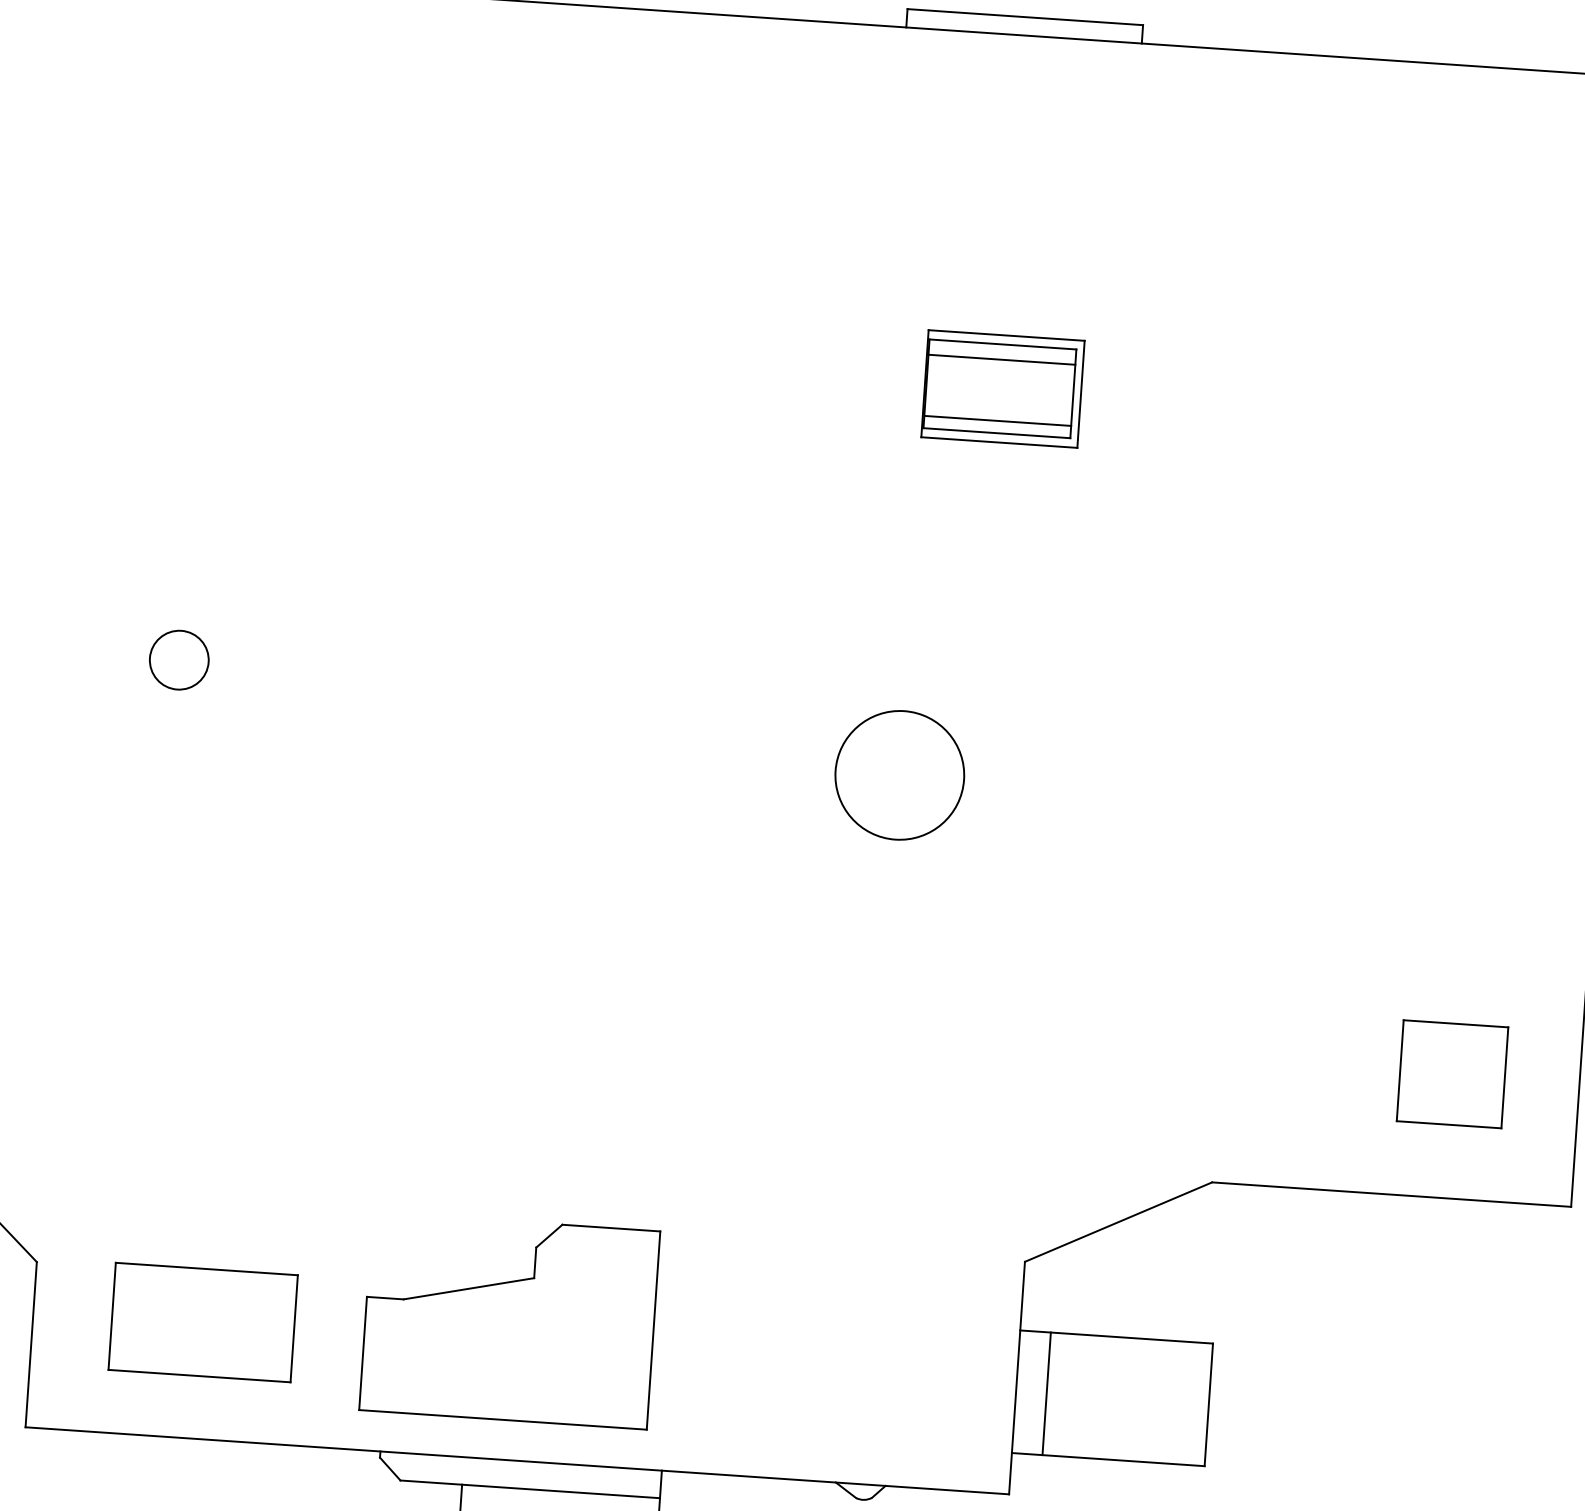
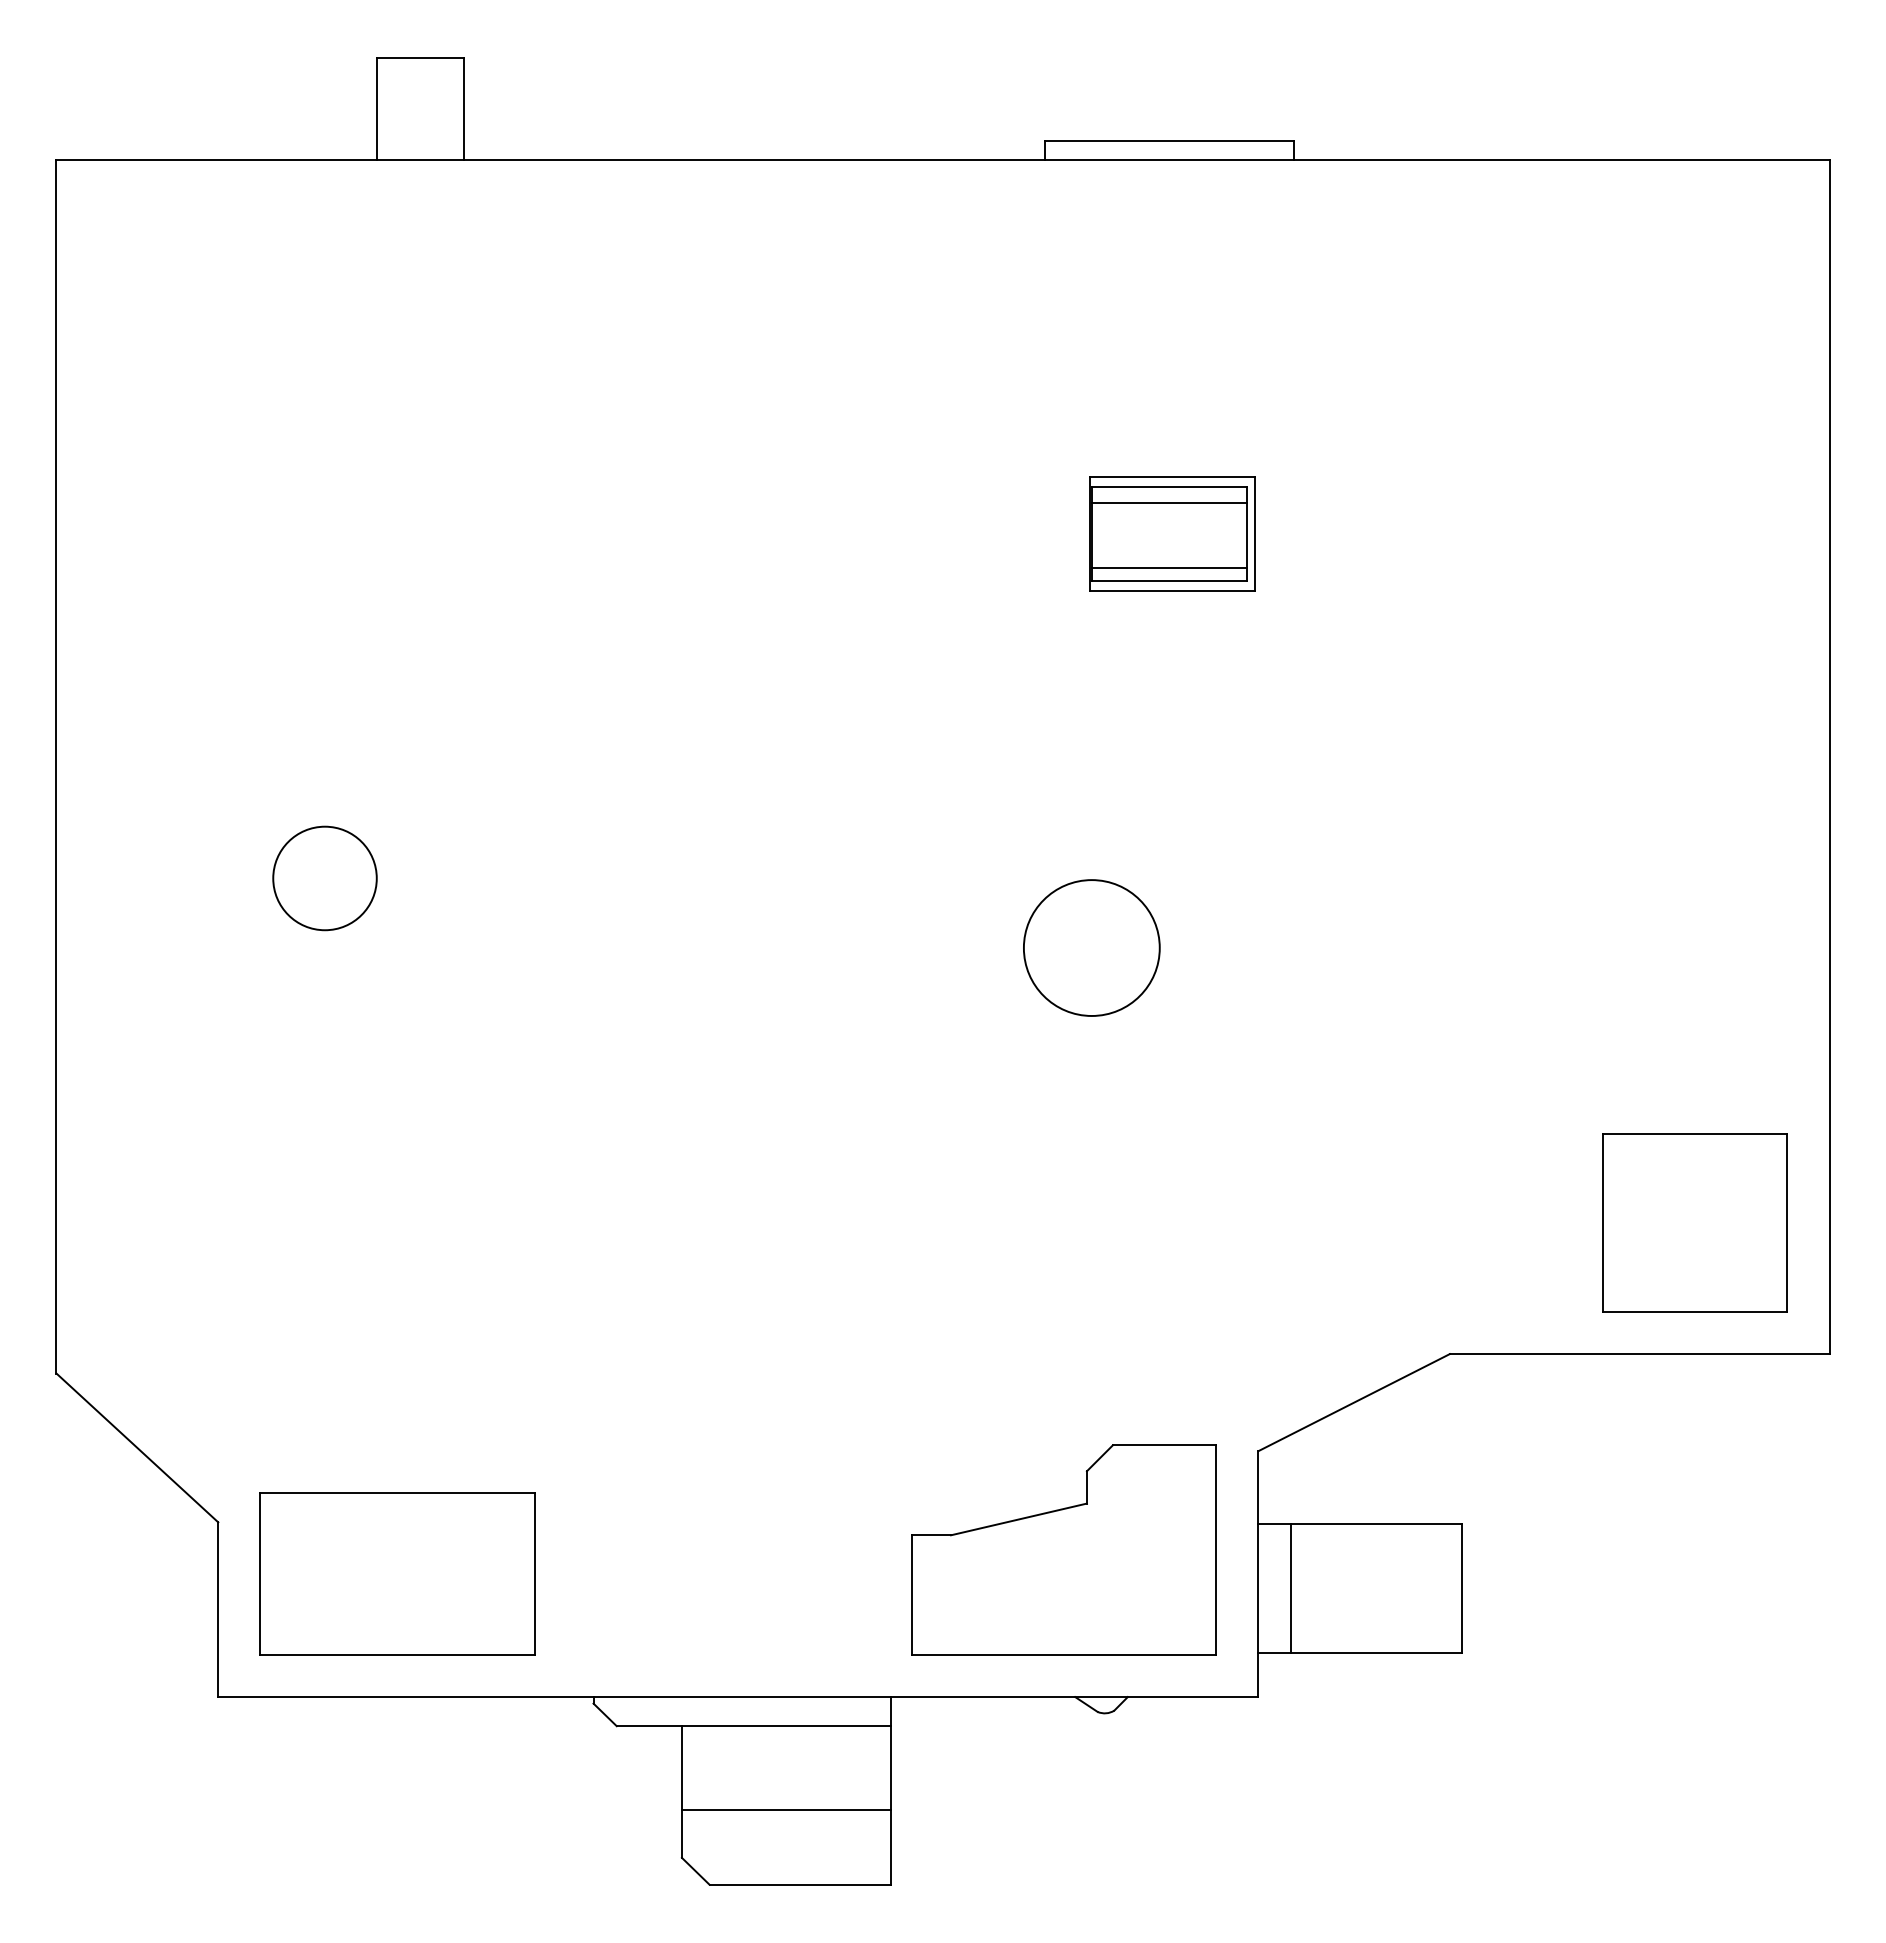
circle: (178, 660) -> (324, 878), size x1.67
part: (1451, 1073) -> (1694, 1222), size x1.67
part: (509, 1320) -> (1063, 1549), moved
part: (203, 1322) -> (397, 1573), size x1.43

